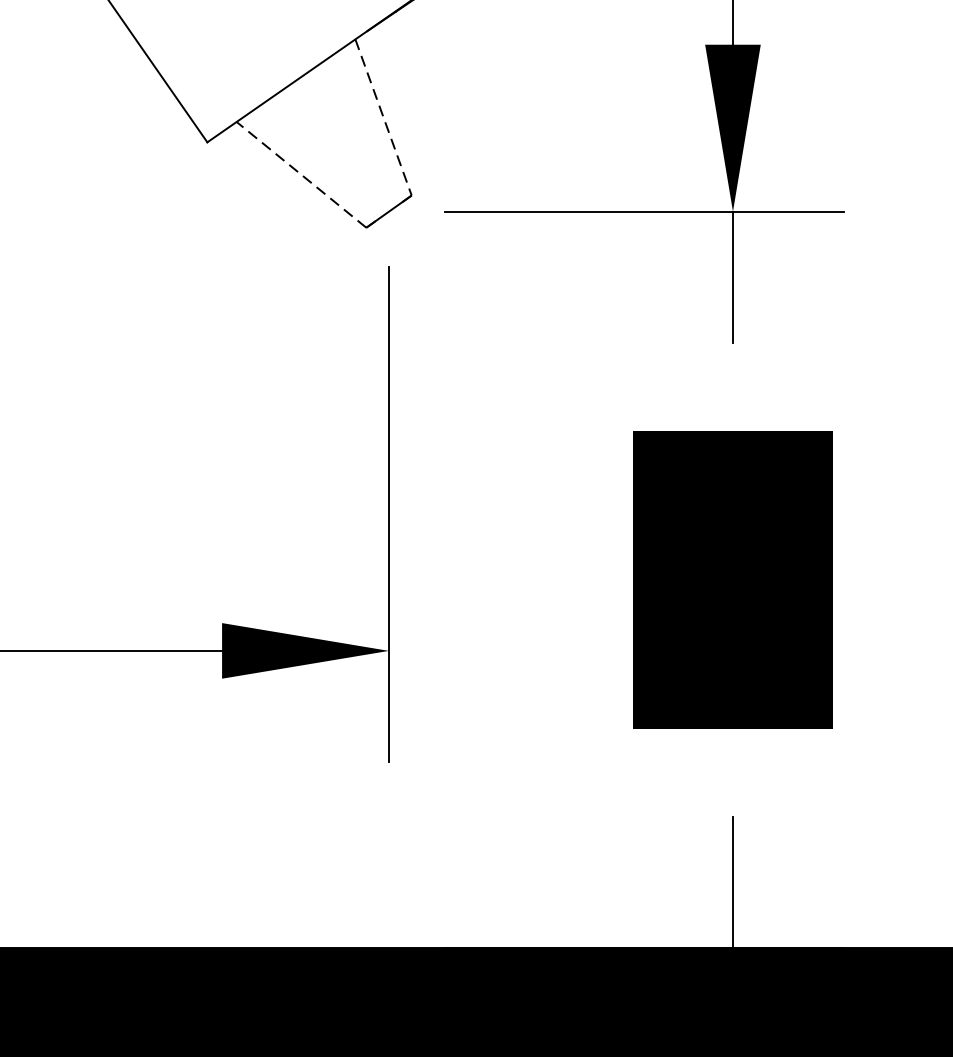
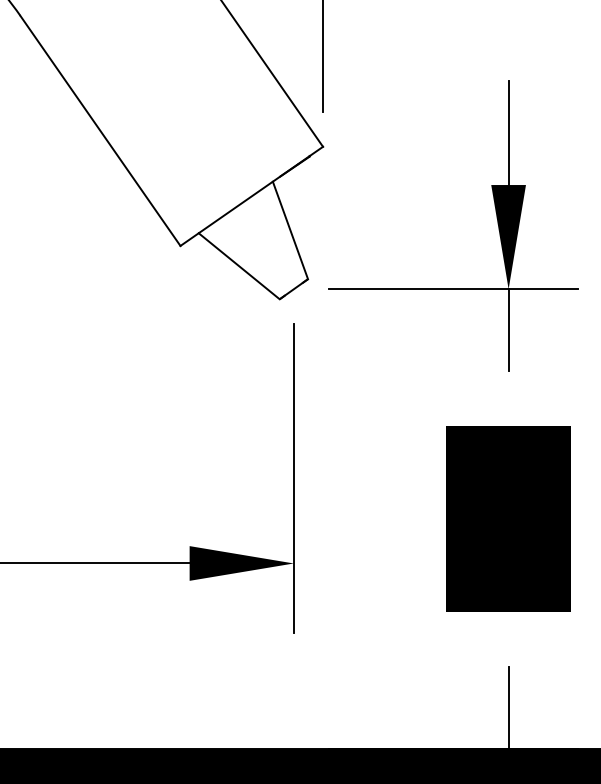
line: (383, 117) -> (290, 230), dashed -> solid
line: (300, 173) -> (238, 265), dashed -> solid

